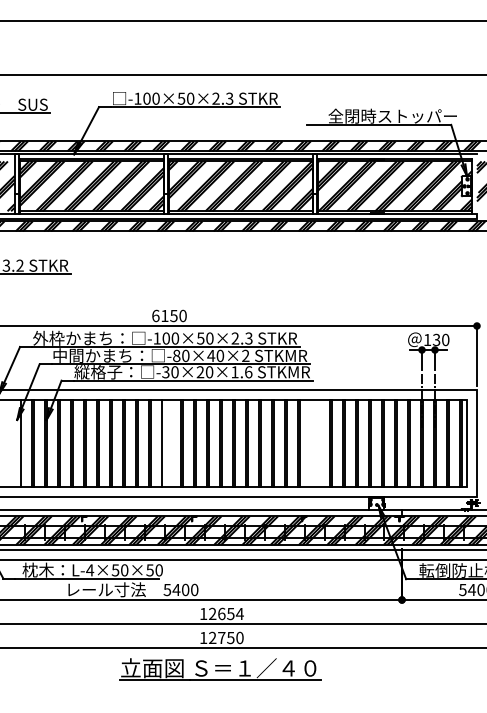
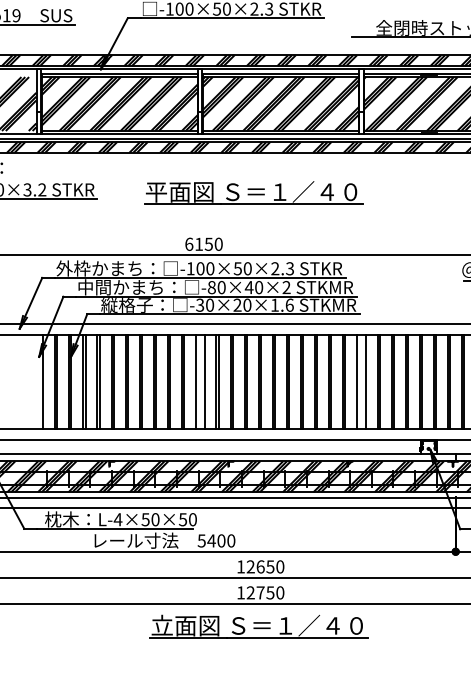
part: (215, 268) -> (253, 192), added
line: (170, 443) -> (205, 382), added
line: (310, 443) -> (356, 382), added
line: (318, 443) -> (365, 382), added
text: (239, 613) -> (279, 566), 12654 -> 12650

